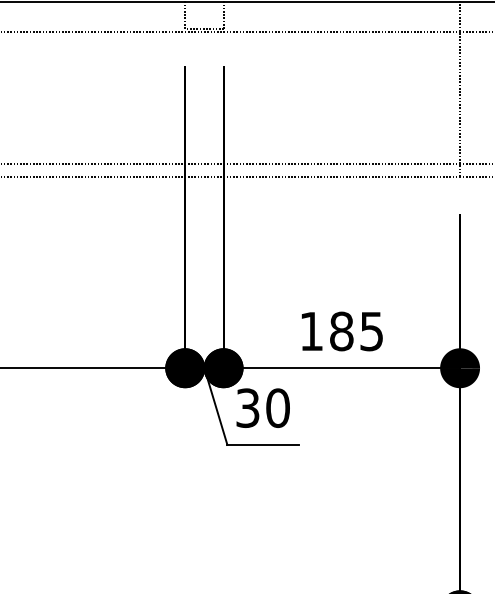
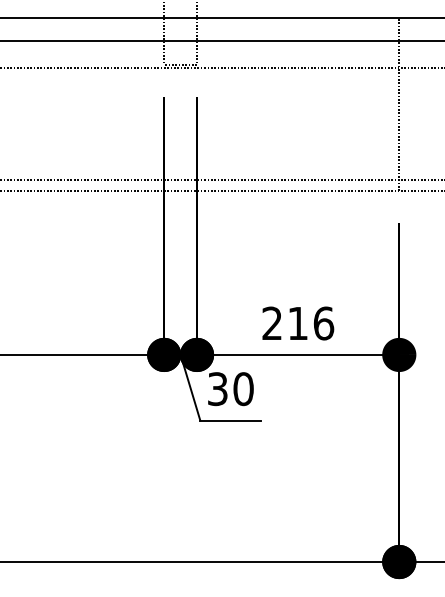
text: (342, 331) -> (298, 323), 185 -> 216

